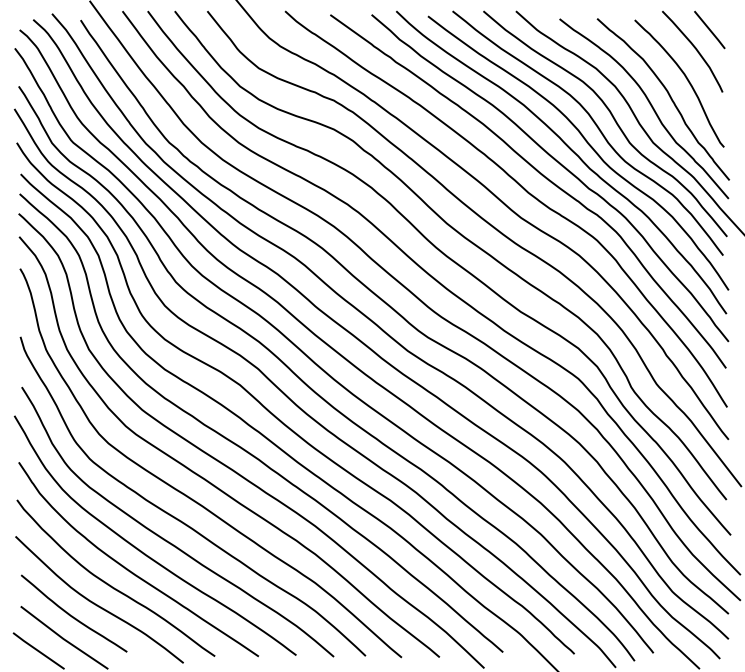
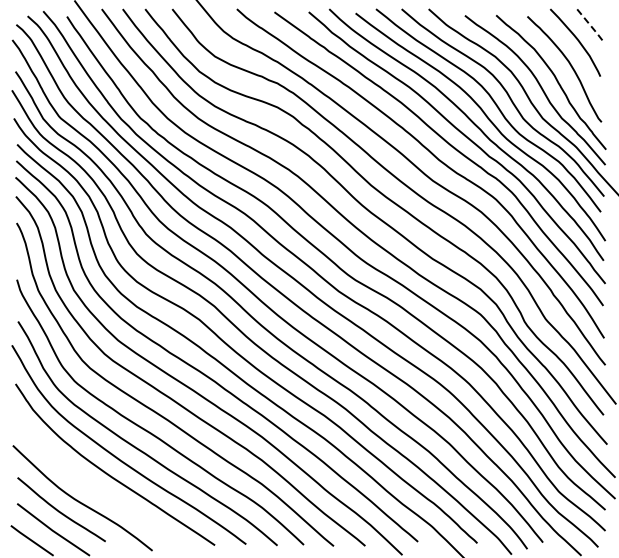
line: (710, 30) -> (590, 25), solid -> dashed
curve: (112, 585) -> (93, 486), removed

